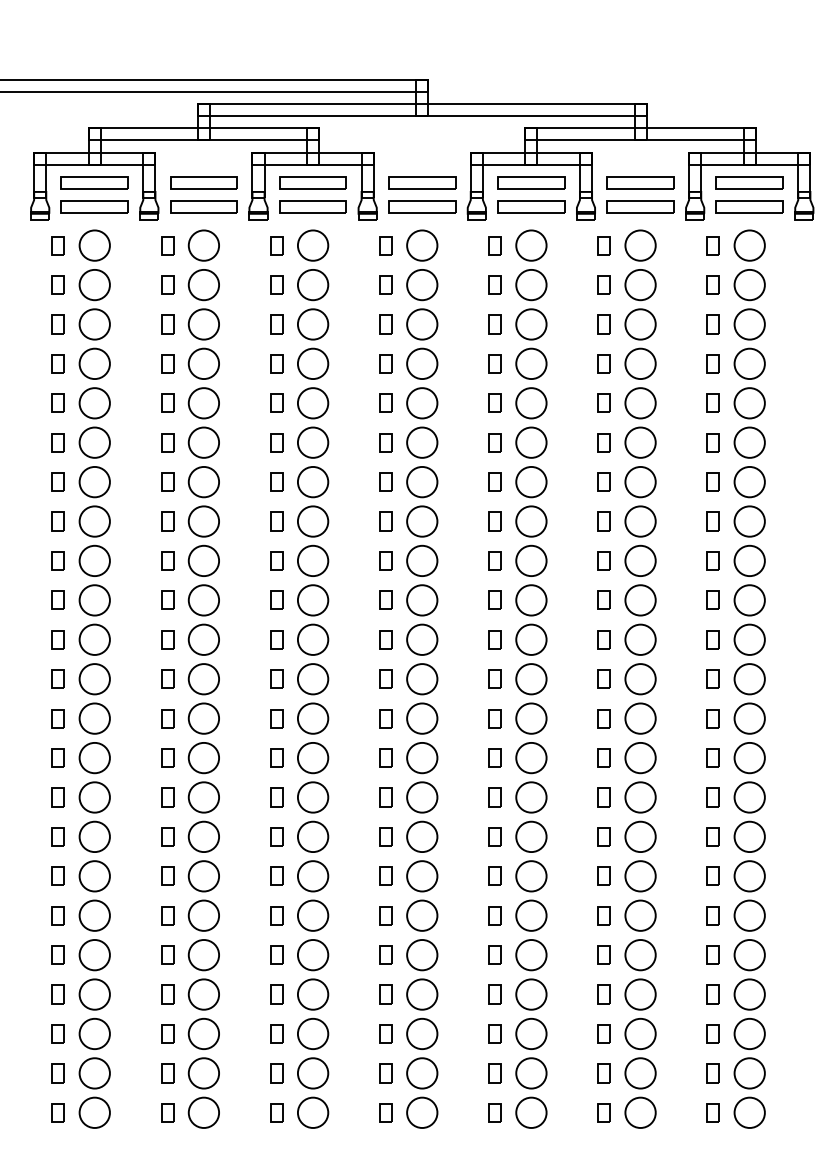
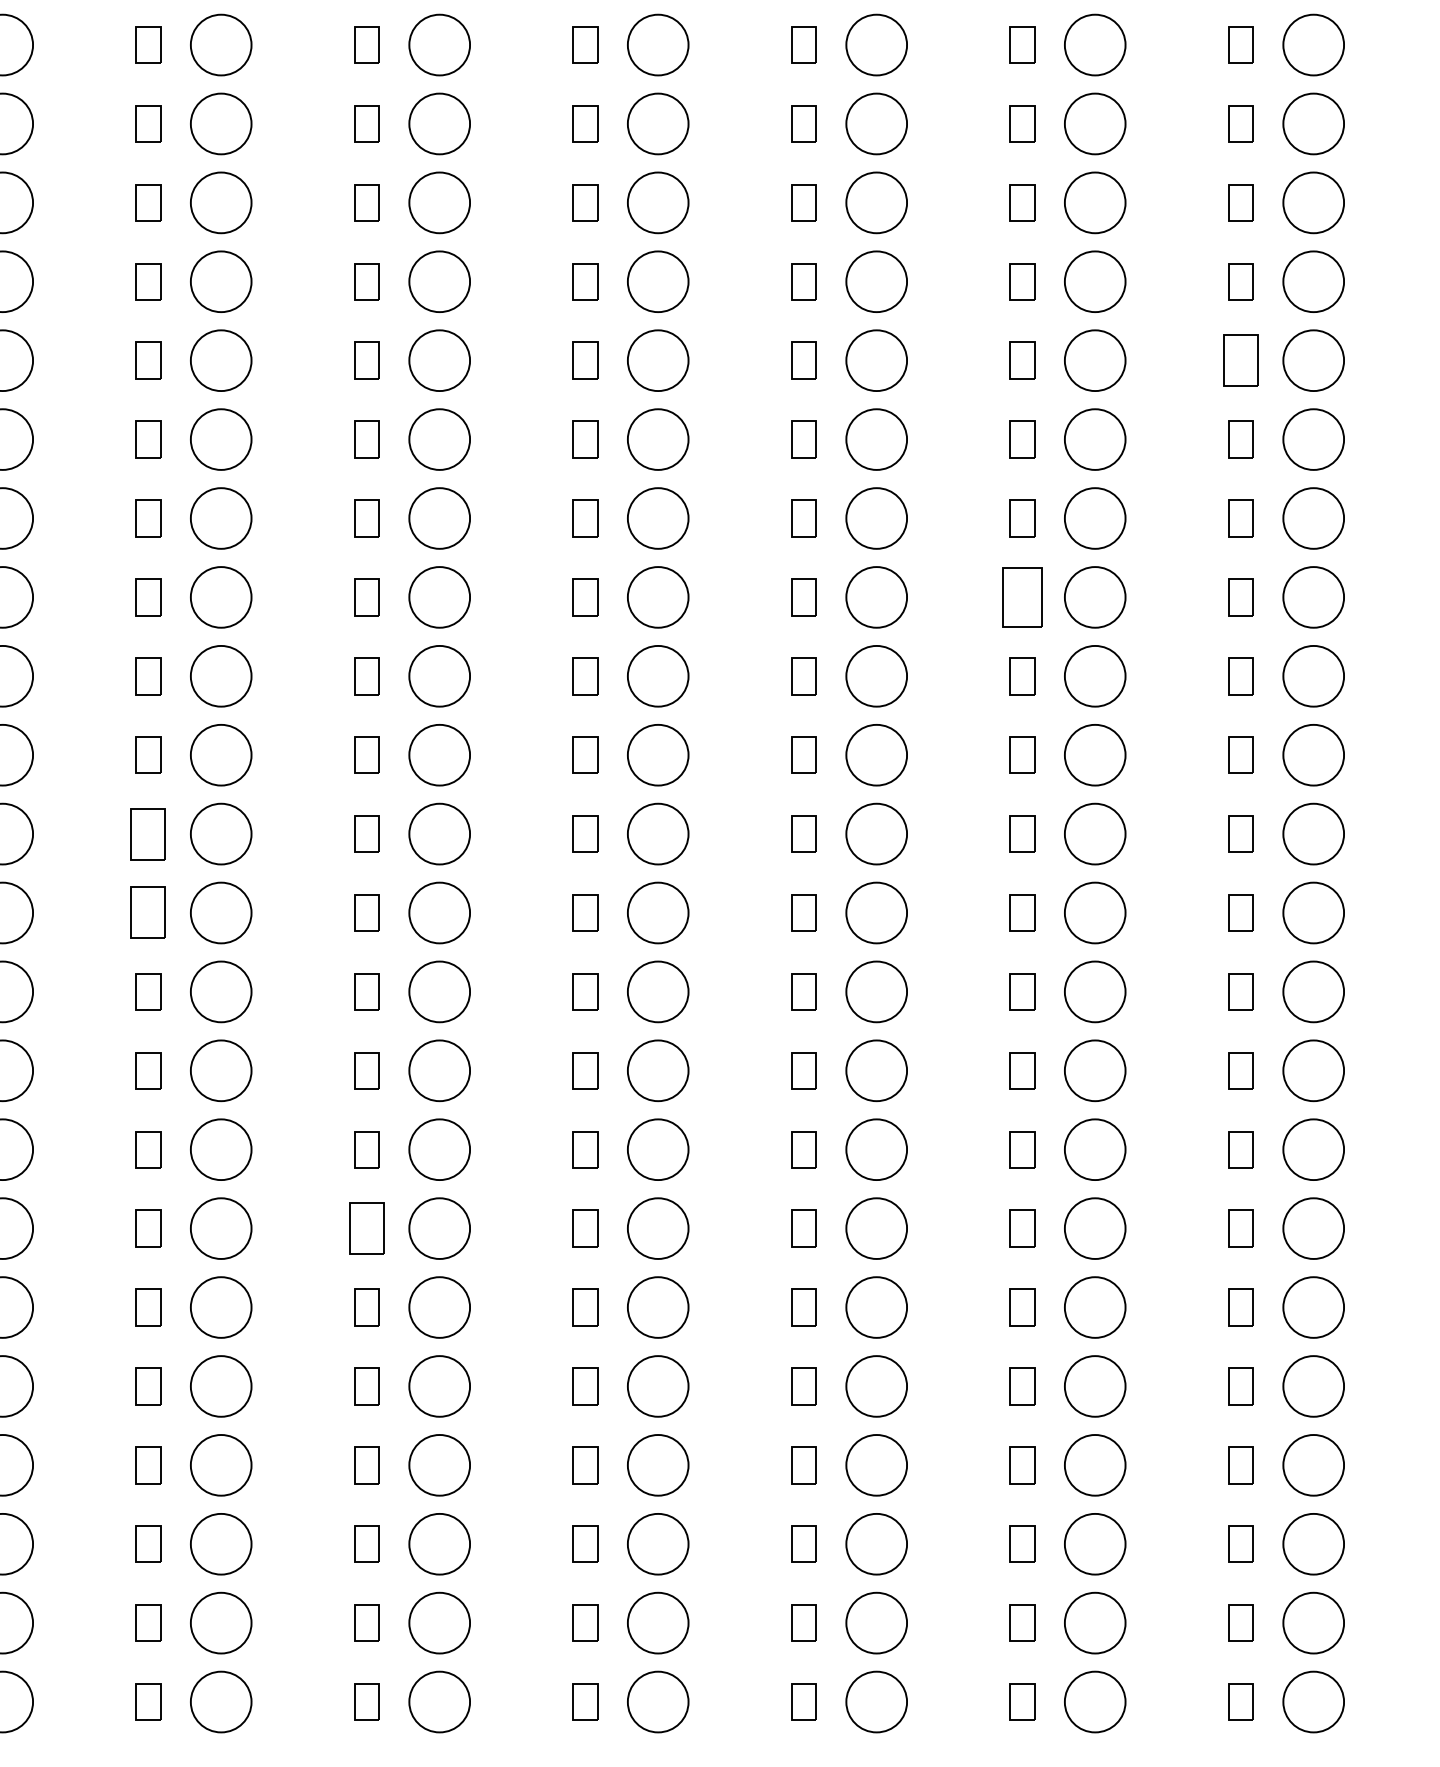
part: (712, 442) -> (1239, 360), size x1.4
part: (603, 560) -> (1020, 596), size x1.6
part: (167, 678) -> (148, 832), size x1.4
part: (167, 718) -> (148, 912), size x1.4
part: (276, 875) -> (366, 1226), size x1.4

